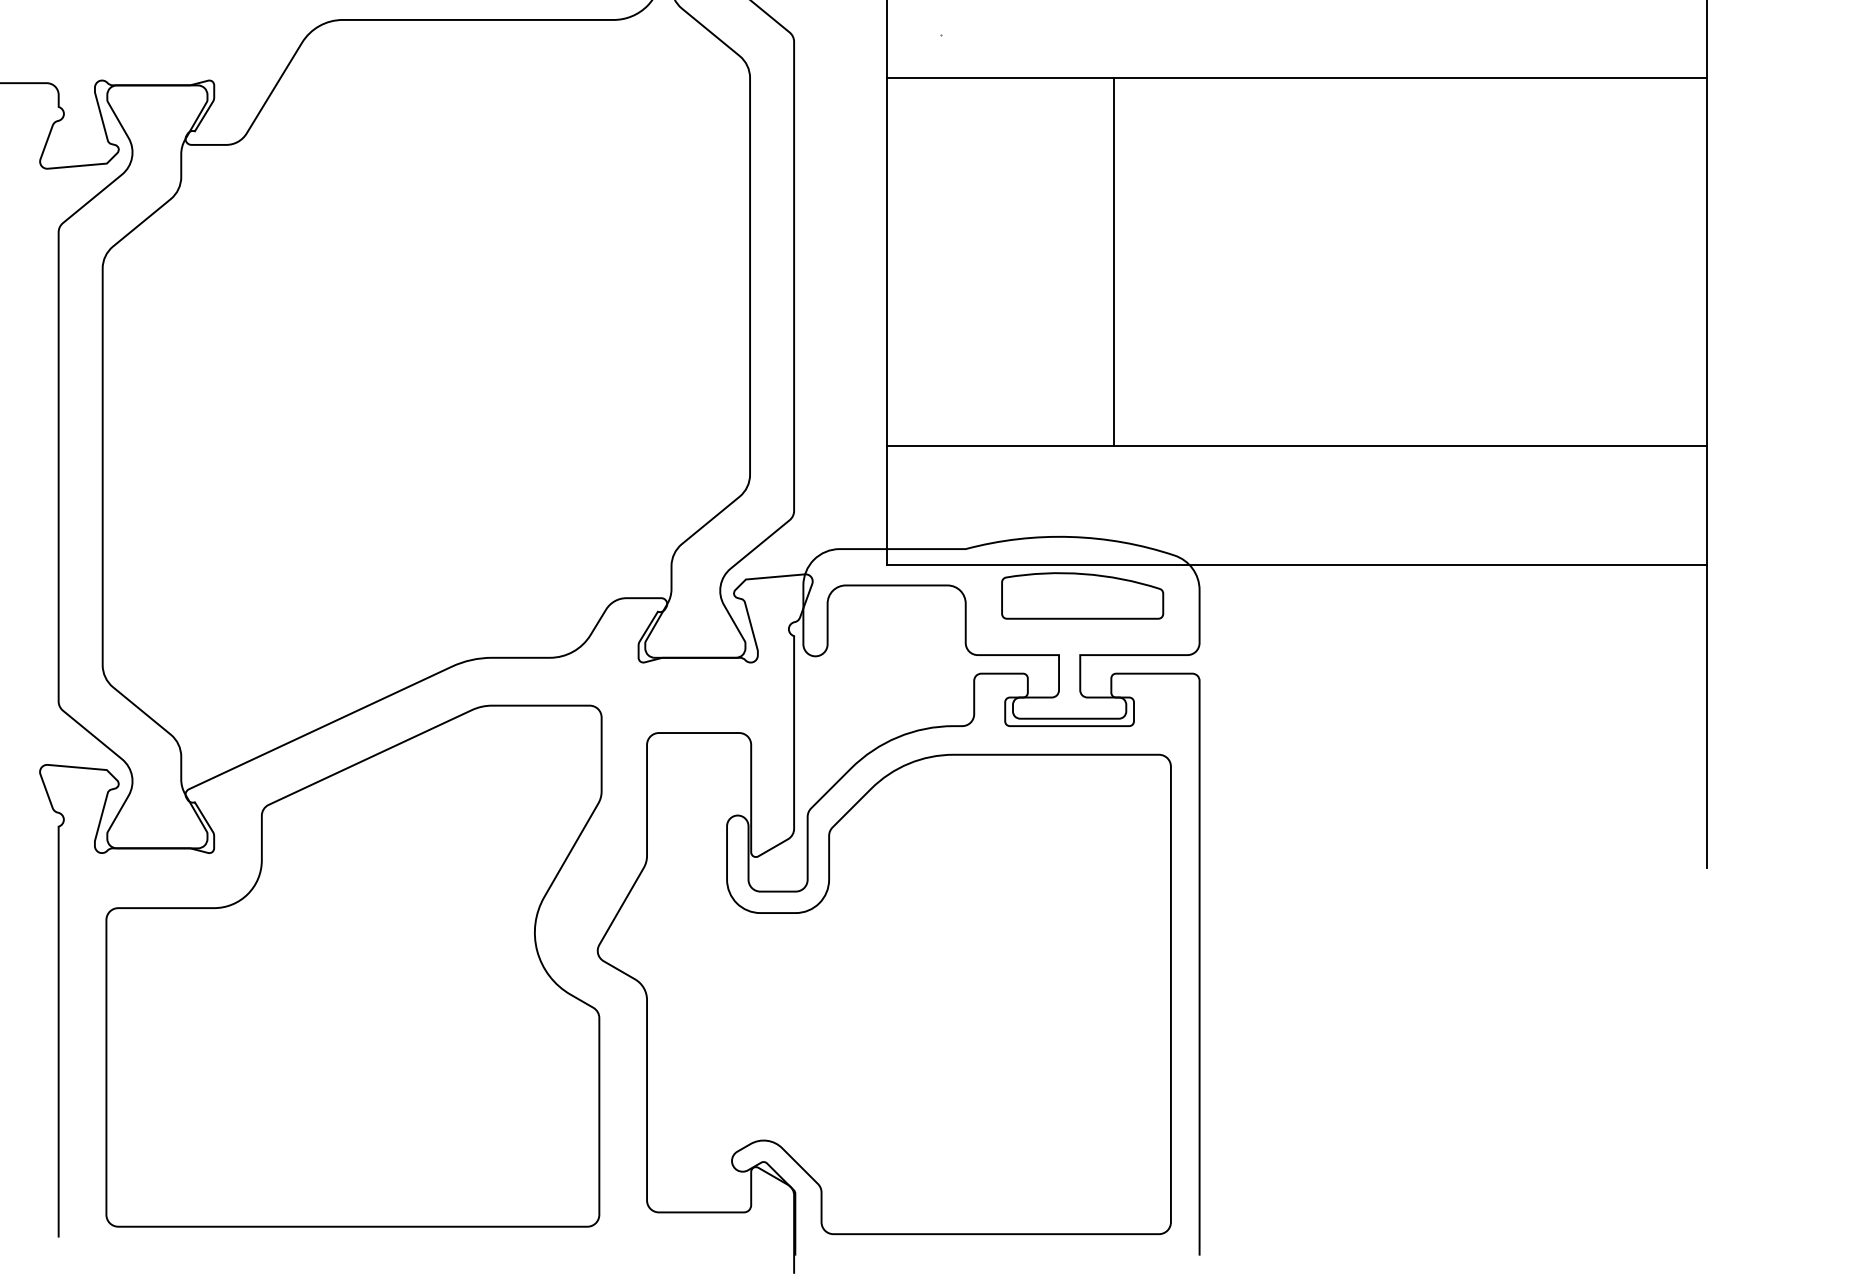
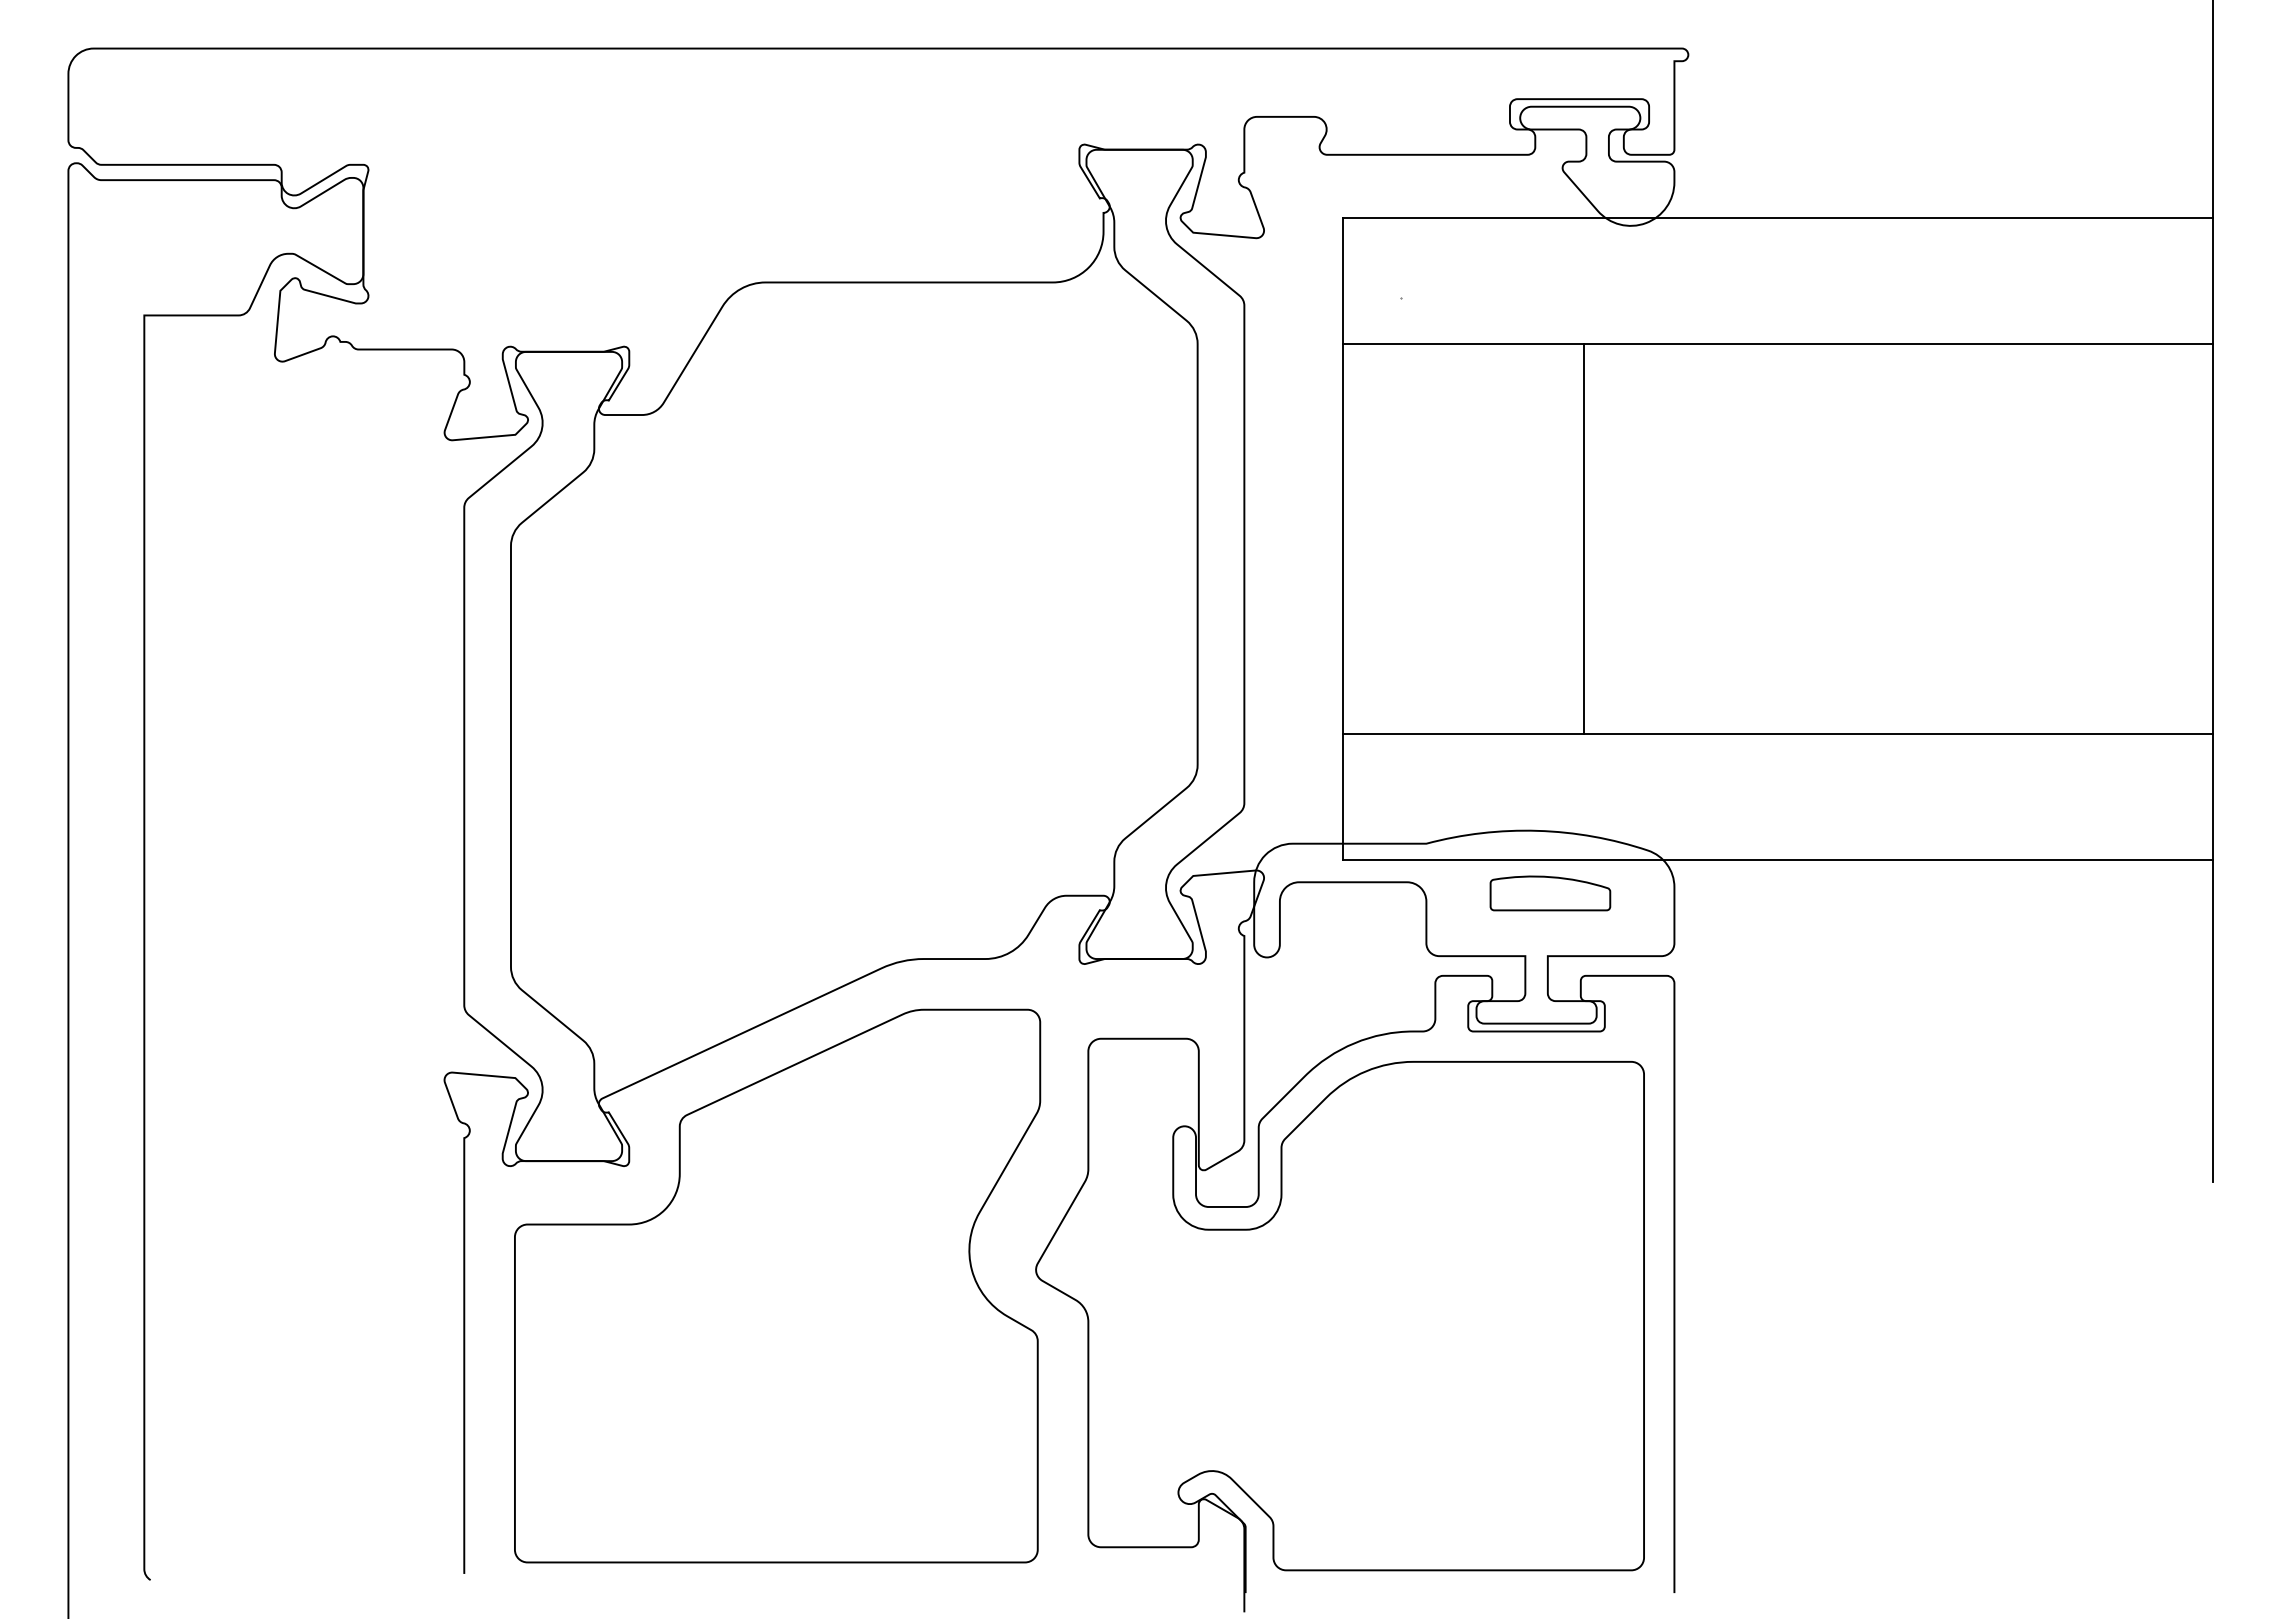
part: (1082, 596) -> (1550, 893), size x0.7

